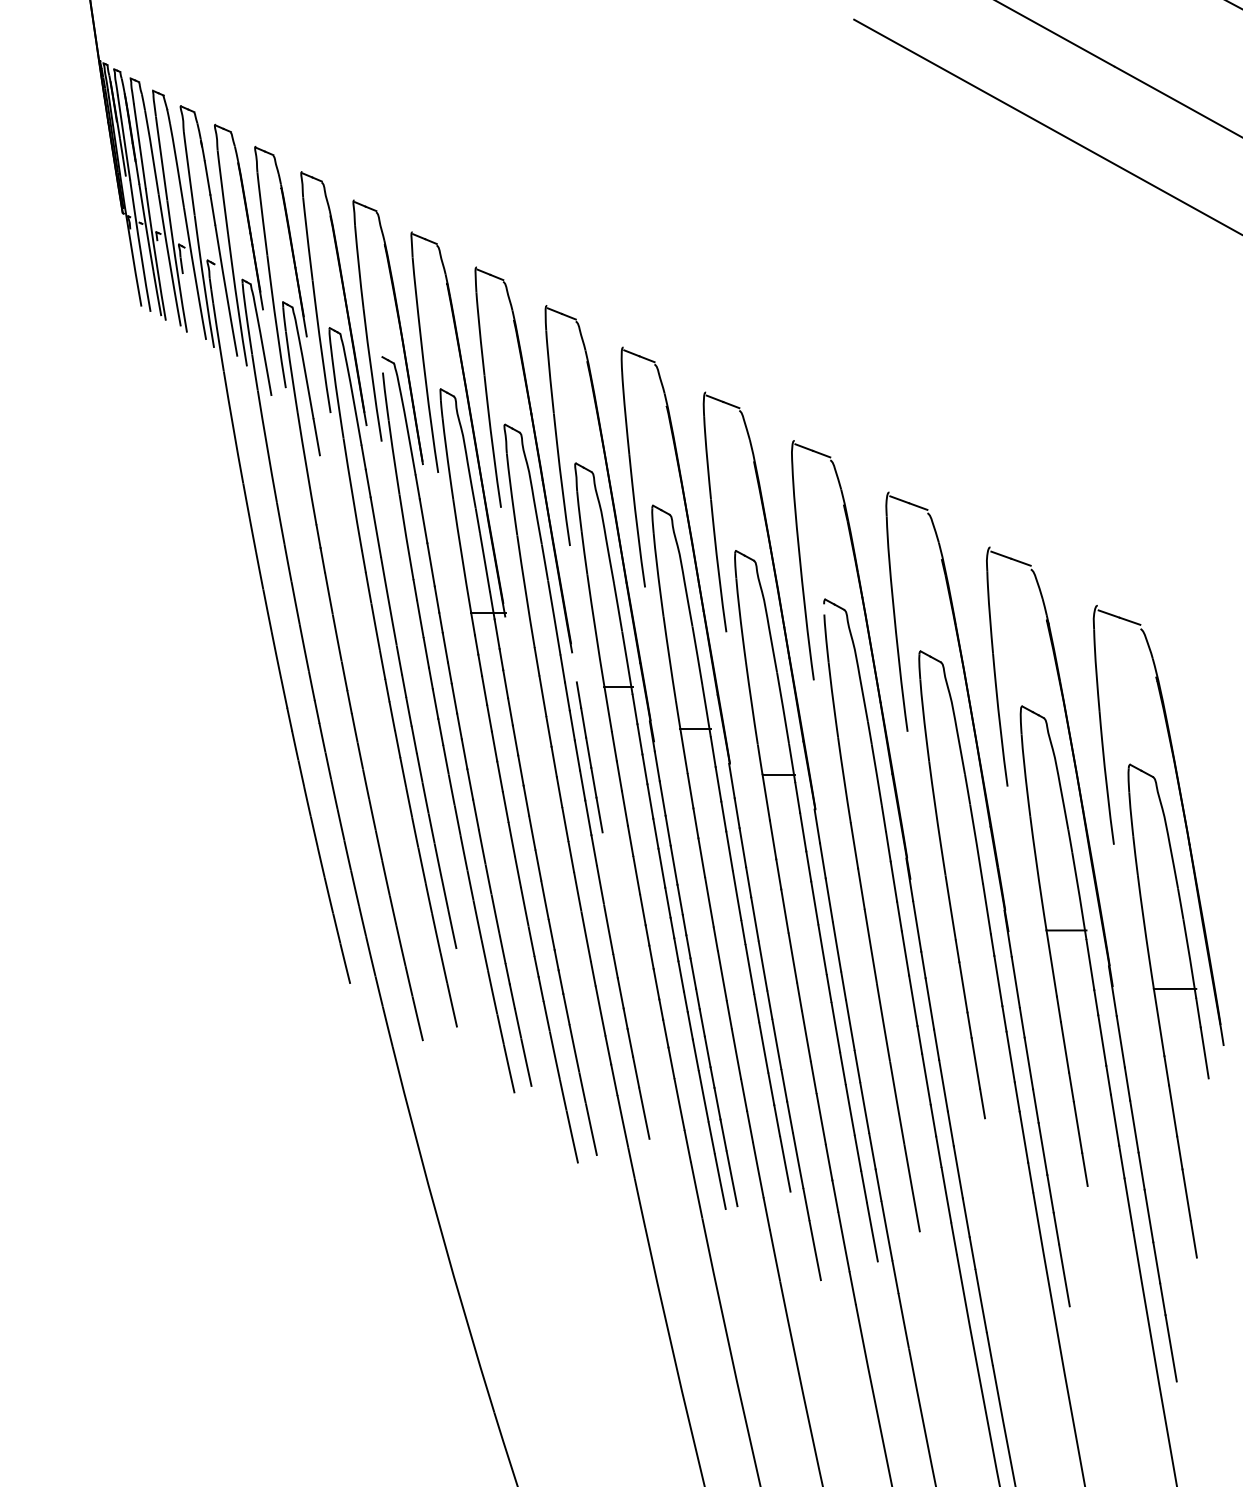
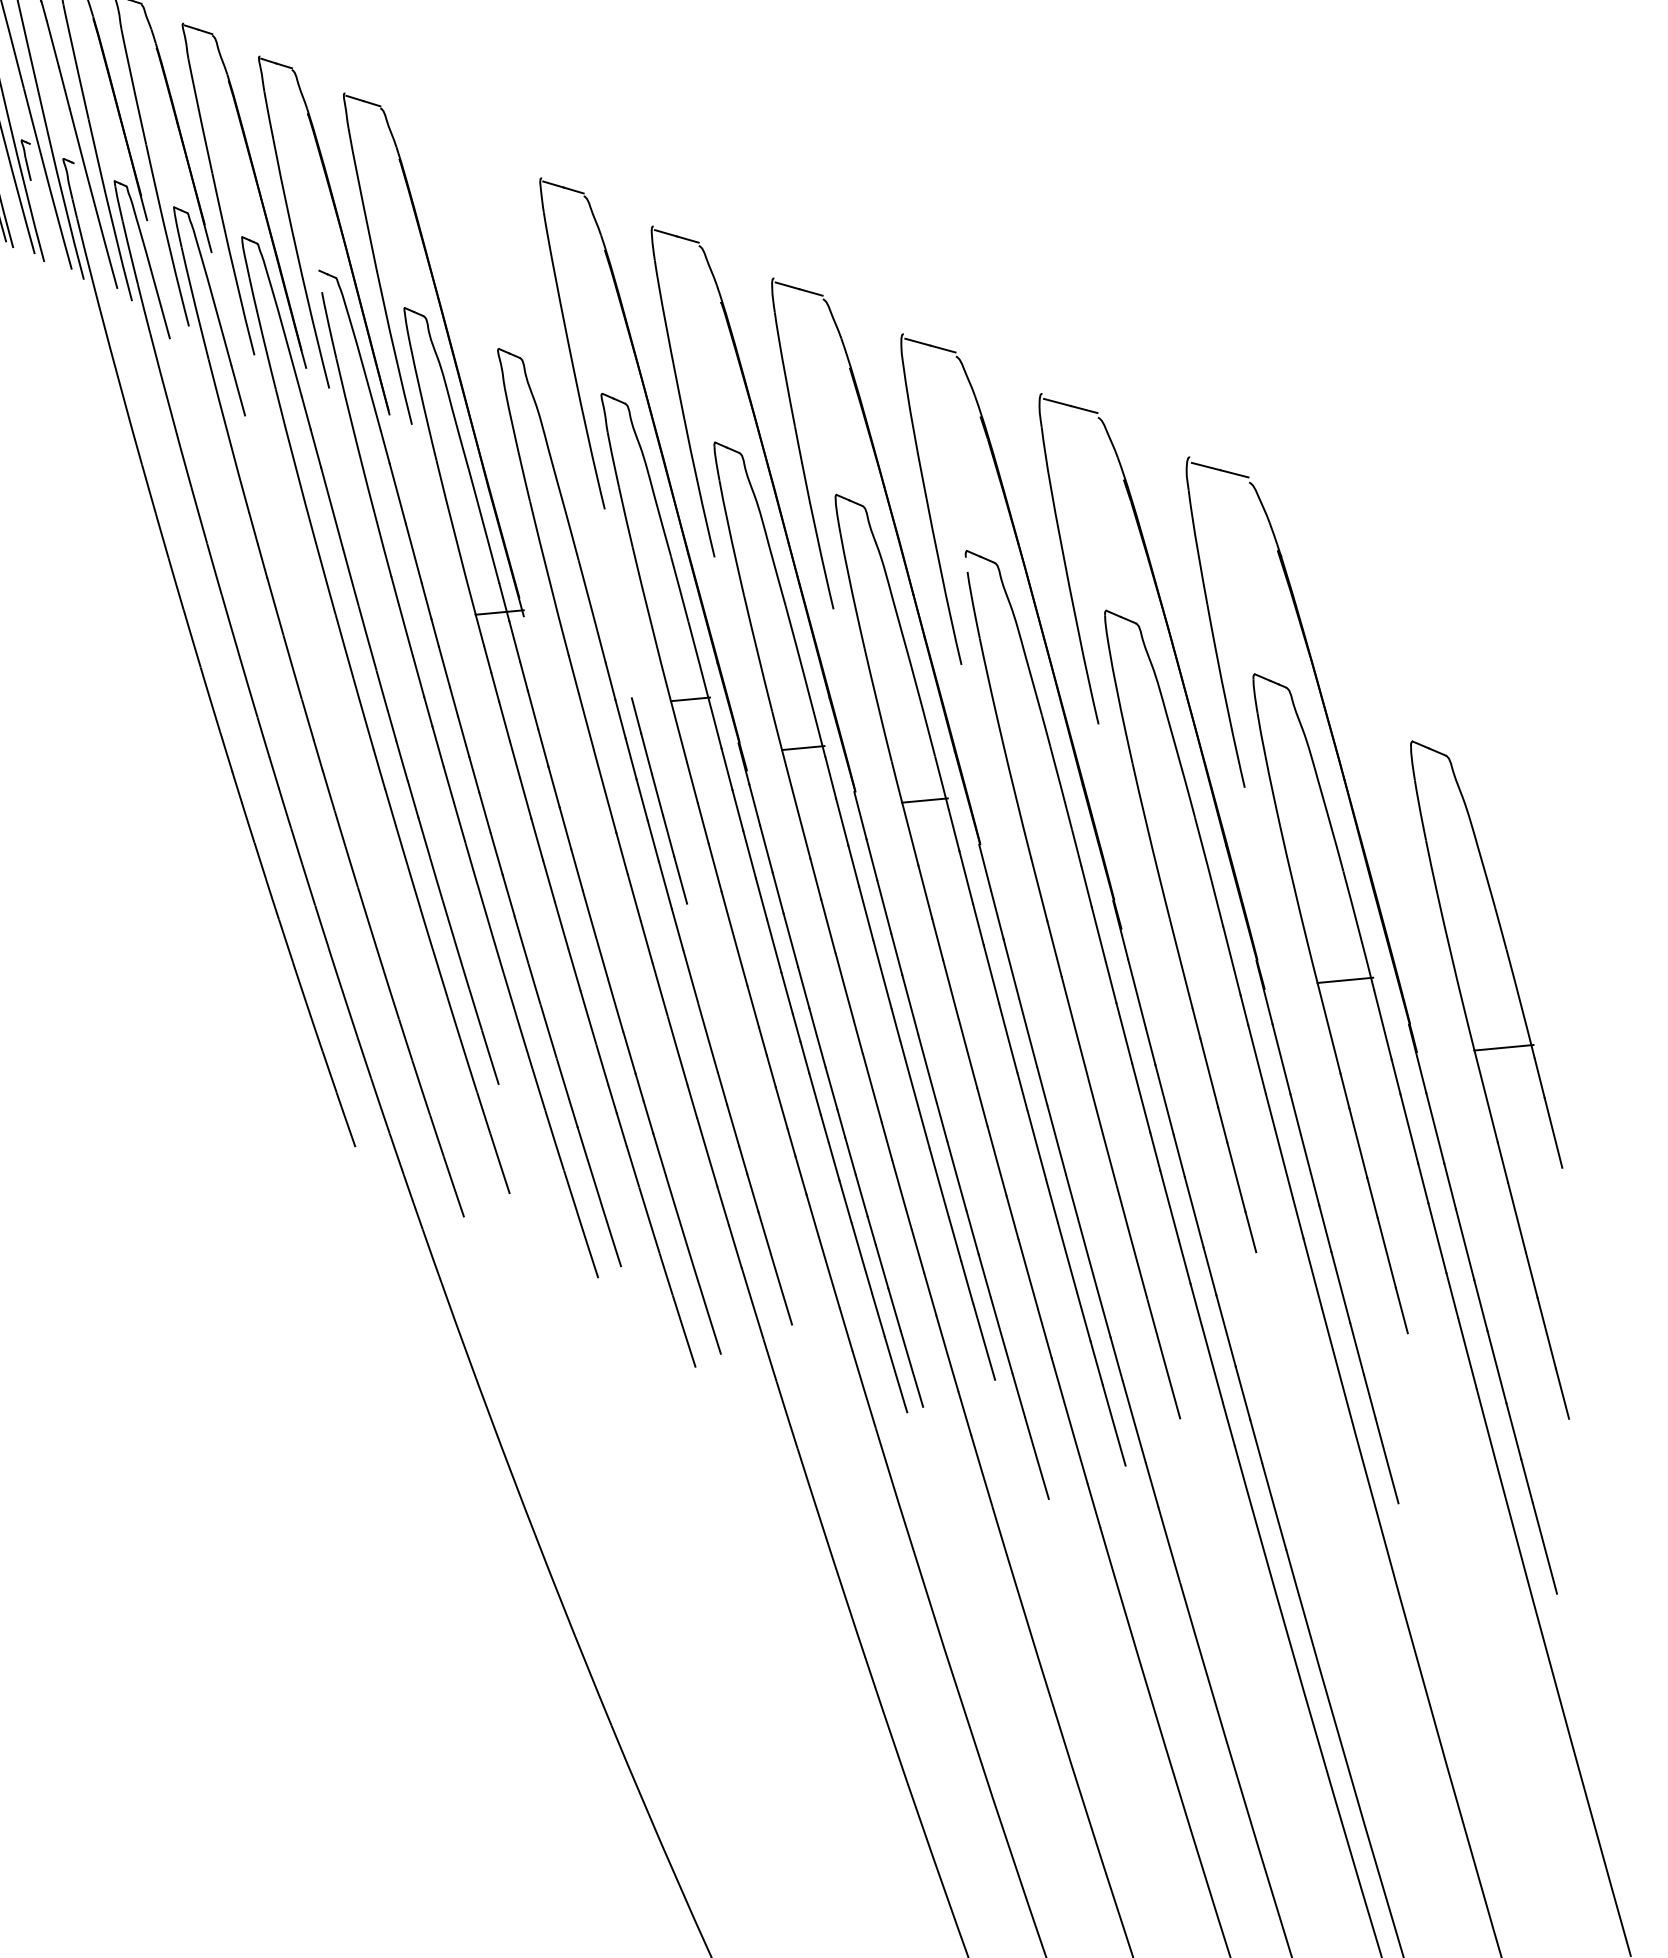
part: (537, 457) -> (548, 390), removed
part: (1184, 823) -> (1495, 816), removed

